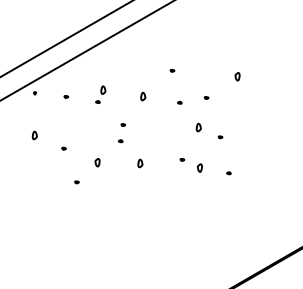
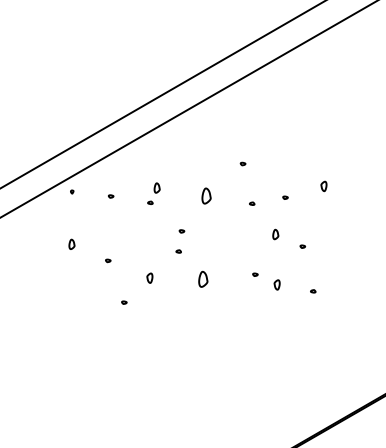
part: (237, 76) -> (323, 186), moved
part: (143, 96) -> (206, 195), size x1.6
part: (139, 162) -> (202, 278), size x1.6

